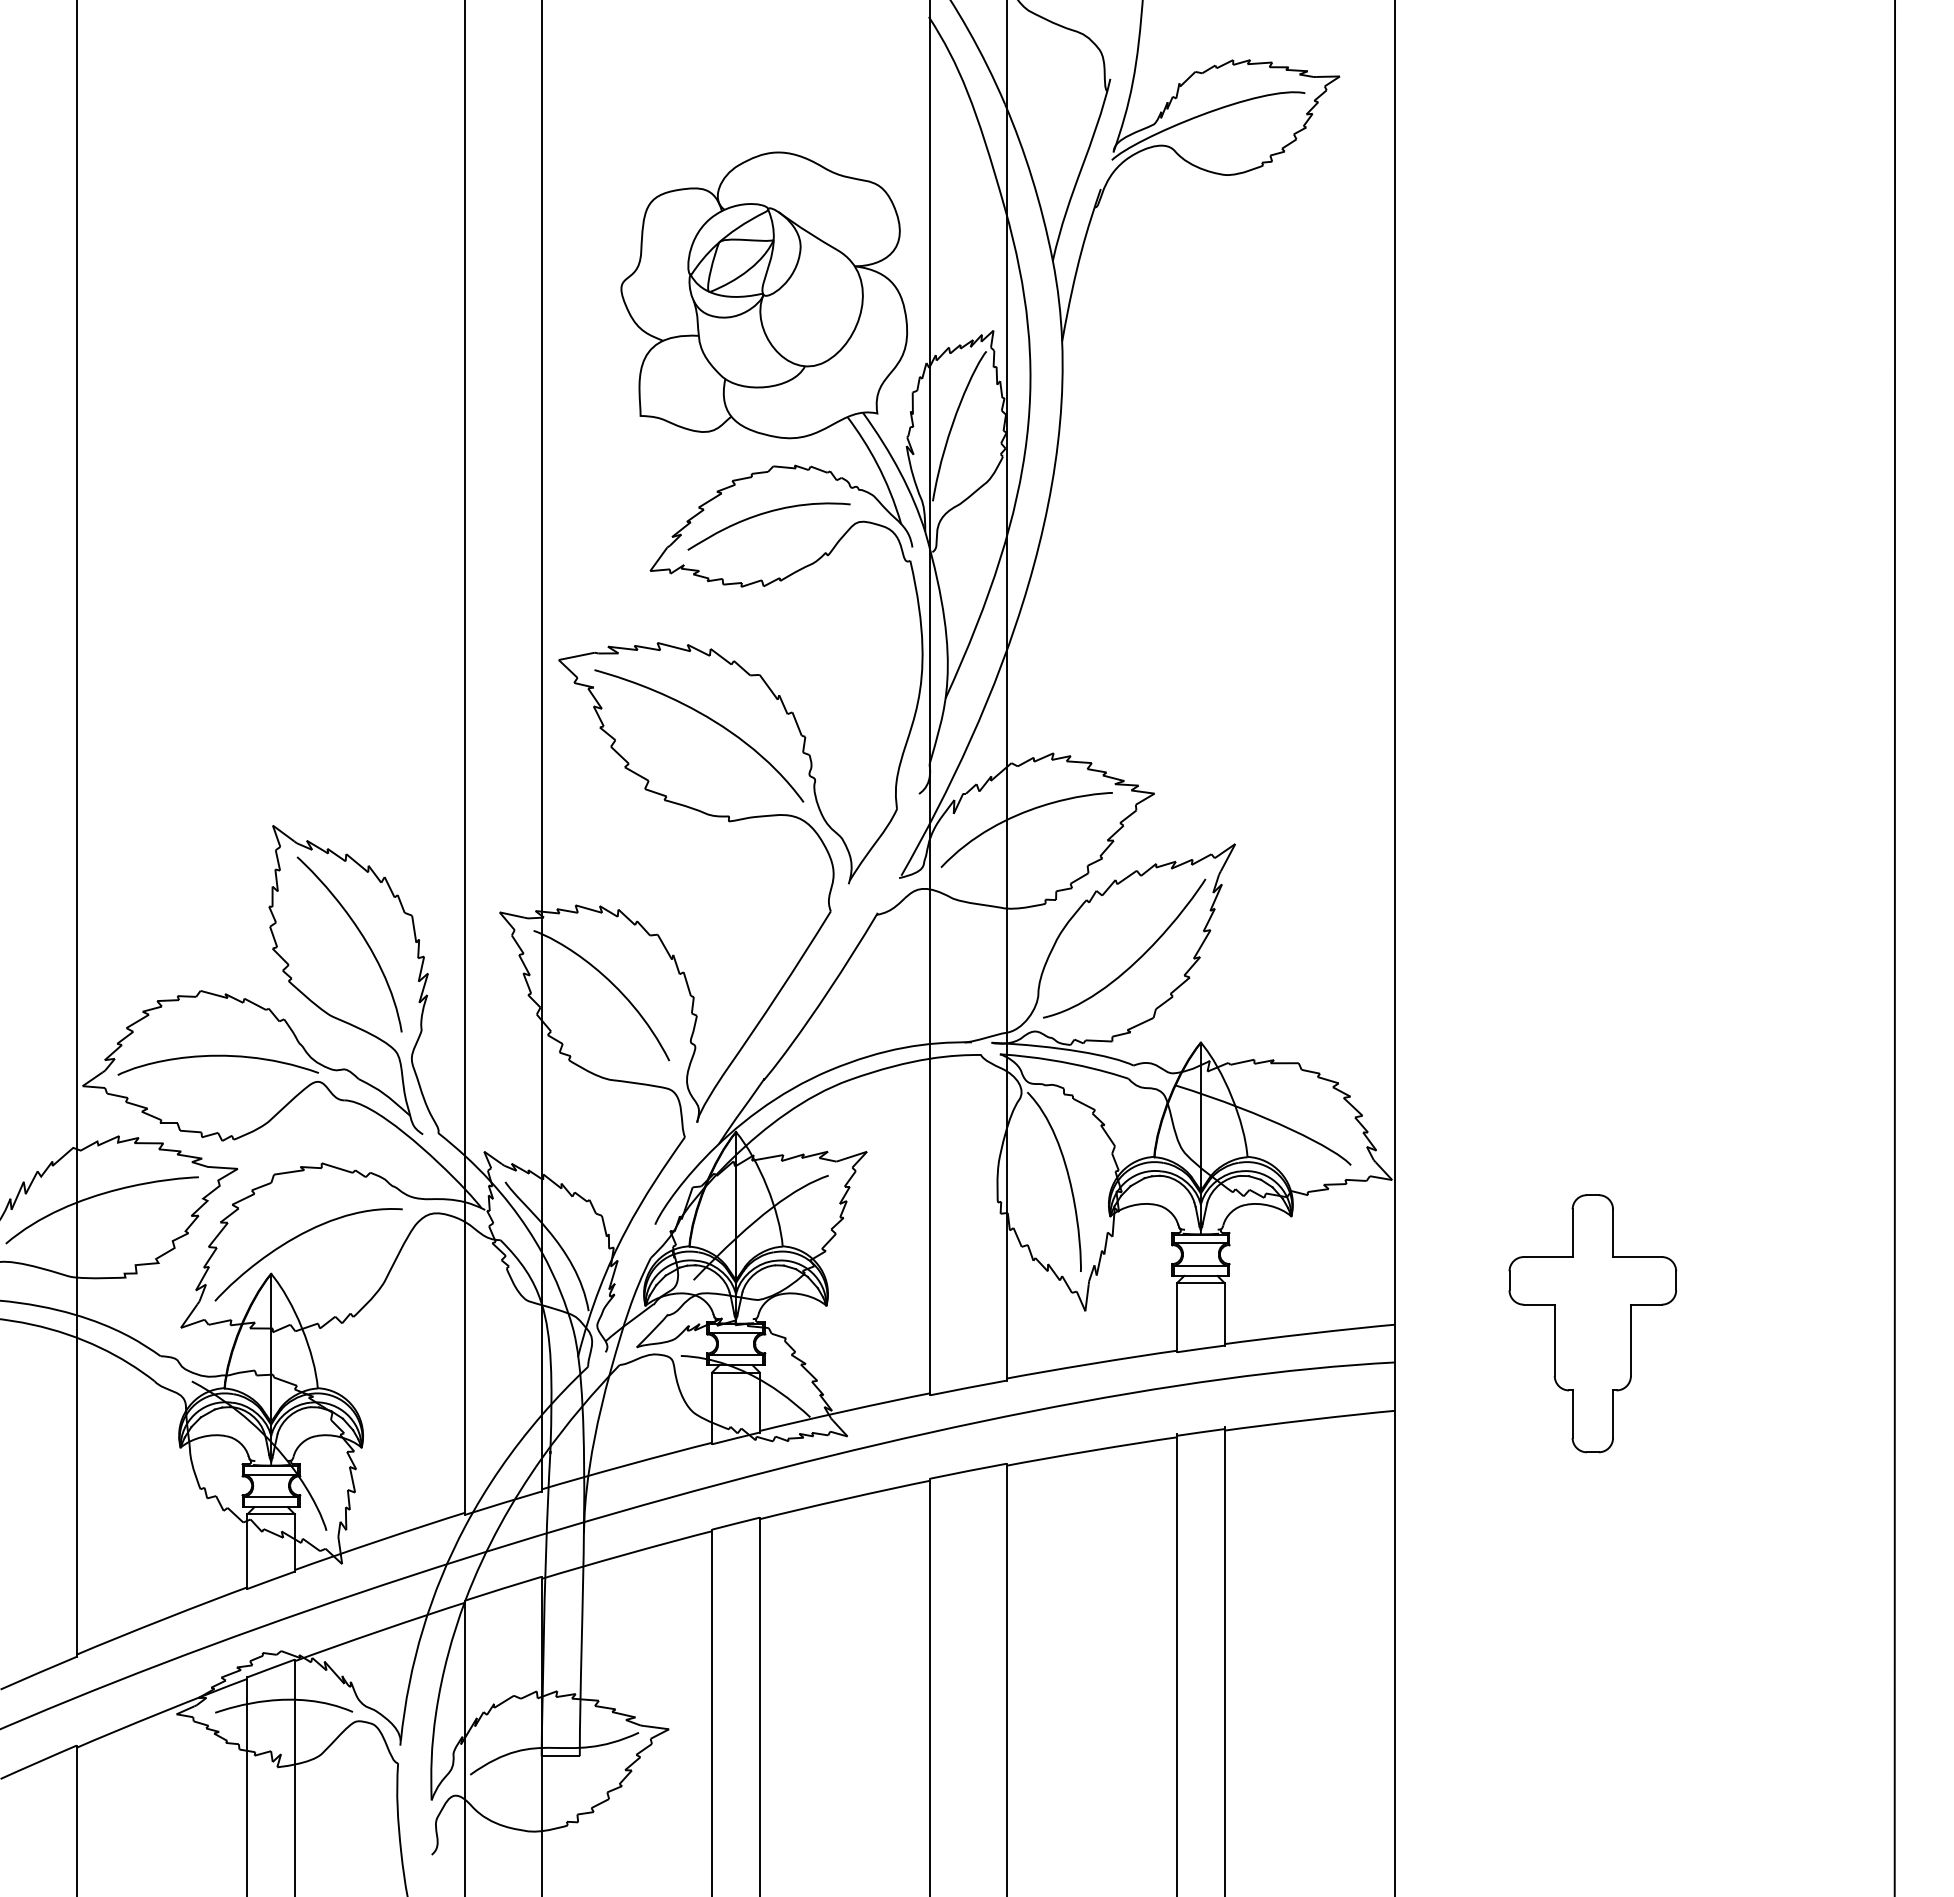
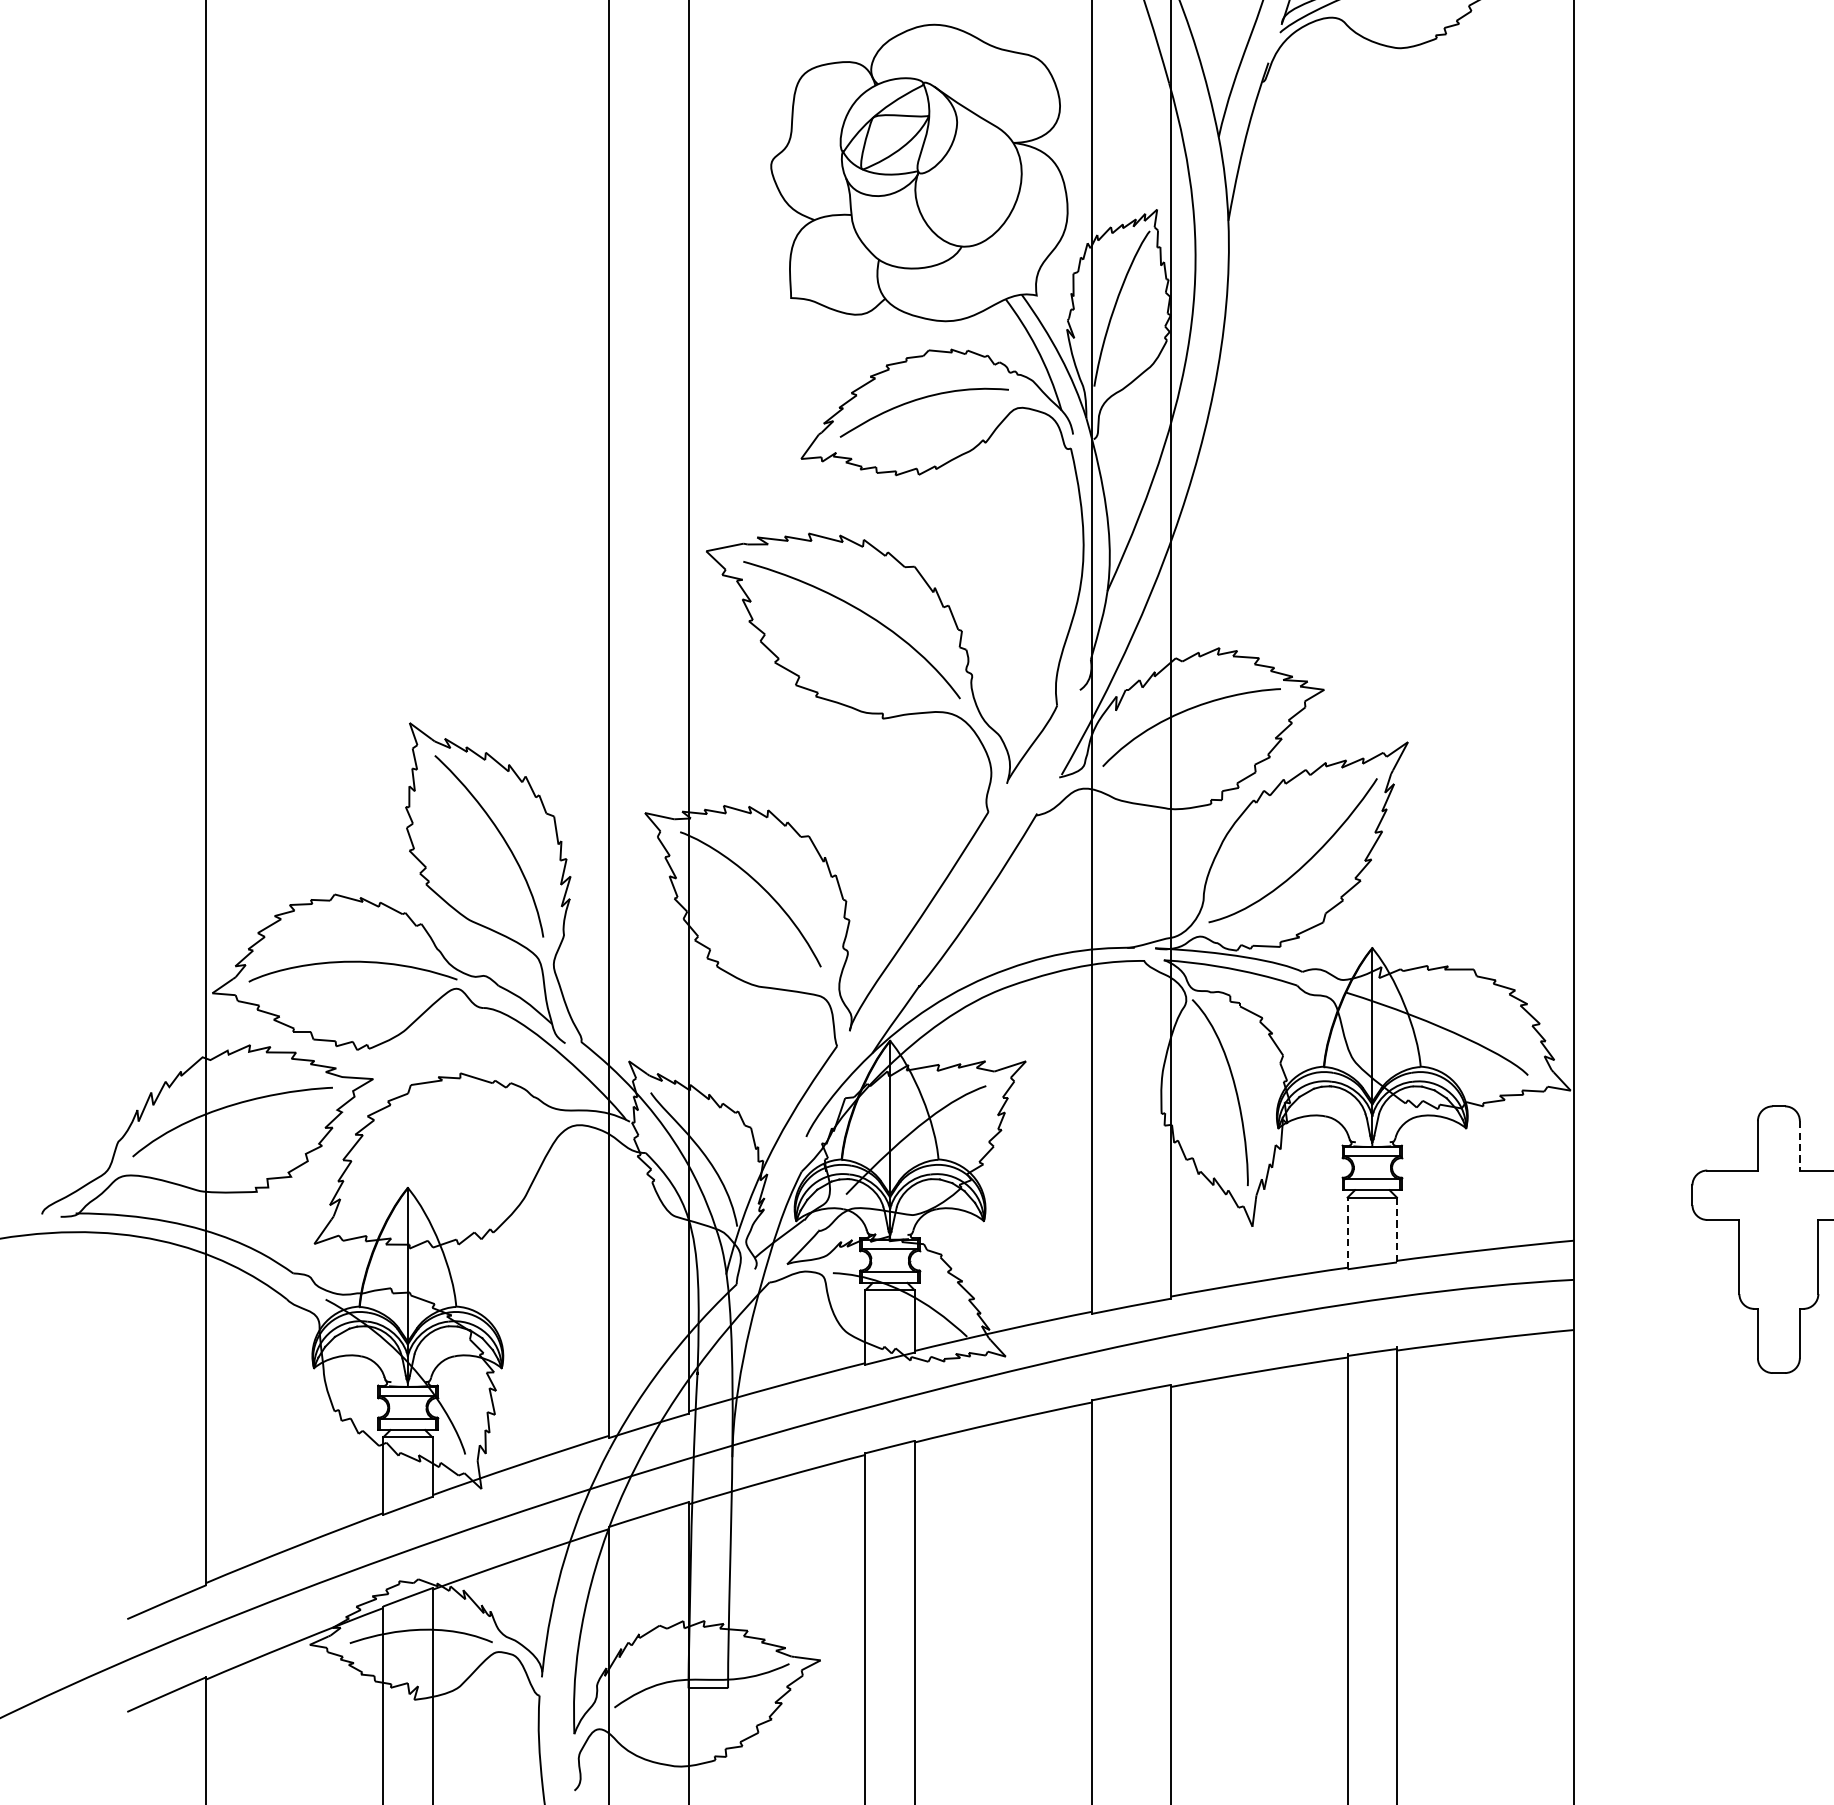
line: (1613, 1233) -> (1800, 1146), solid -> dashed
curve: (296, 1238) -> (434, 1151), removed
line: (1224, 1314) -> (1396, 1230), solid -> dashed
line: (1177, 1317) -> (1348, 1233), solid -> dashed

